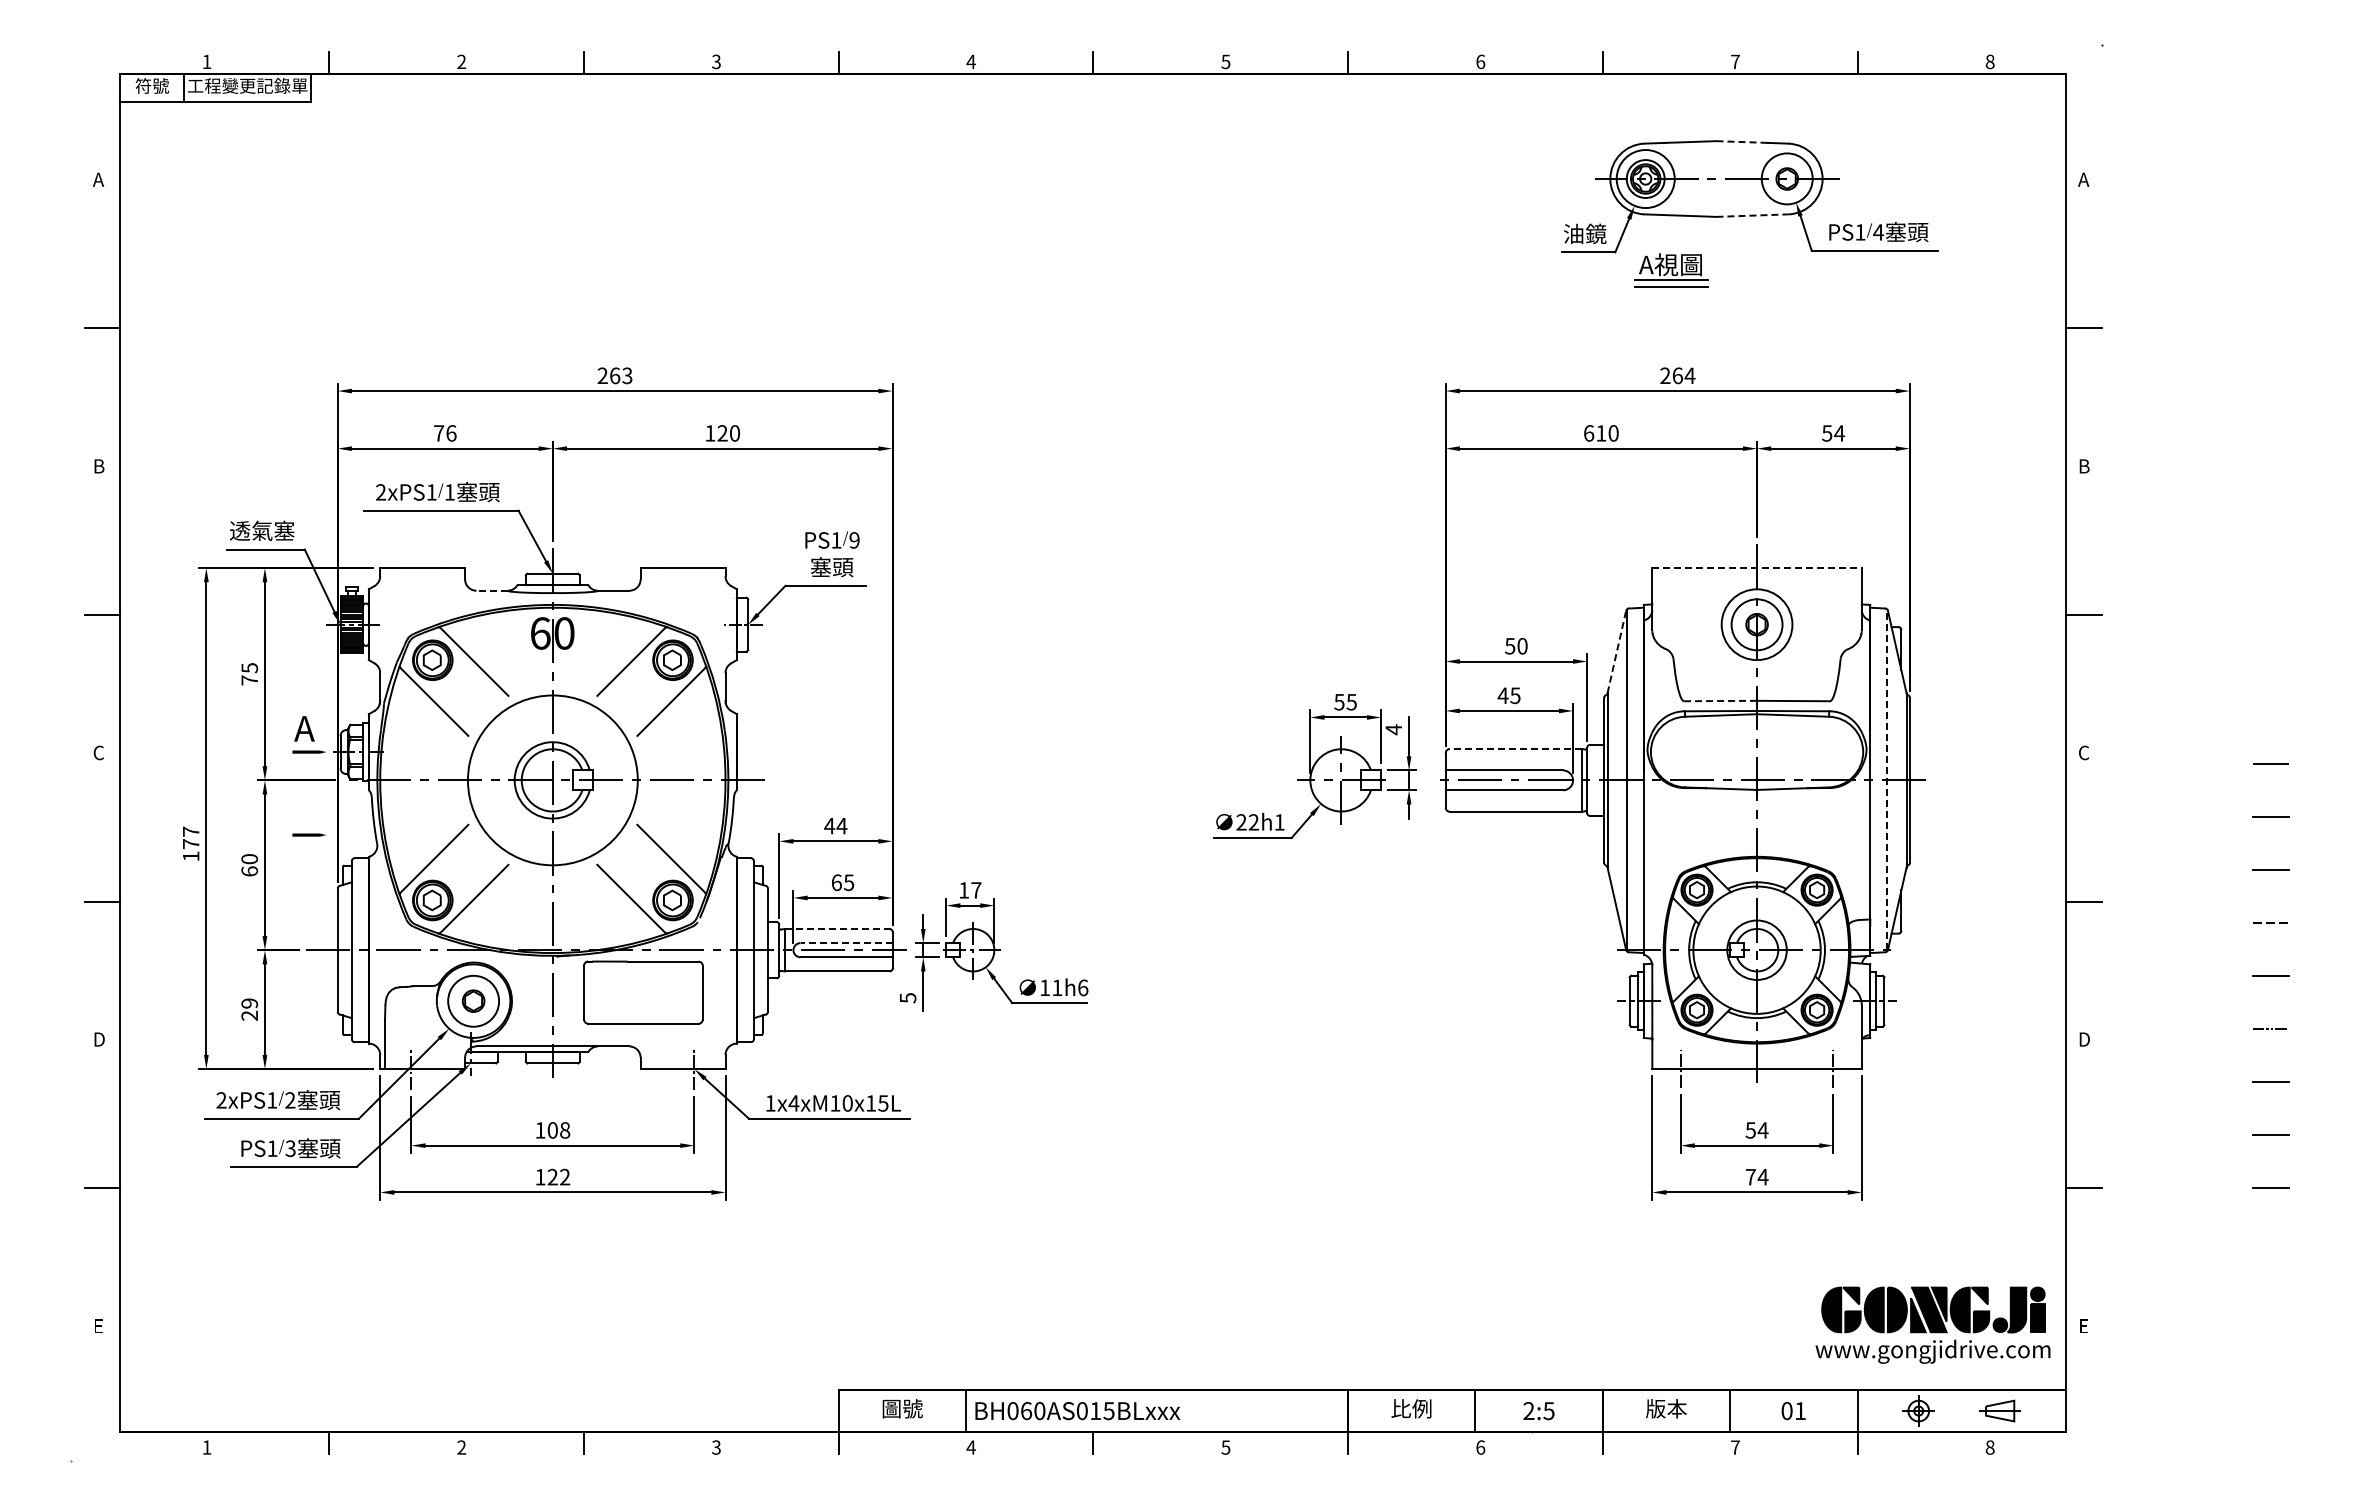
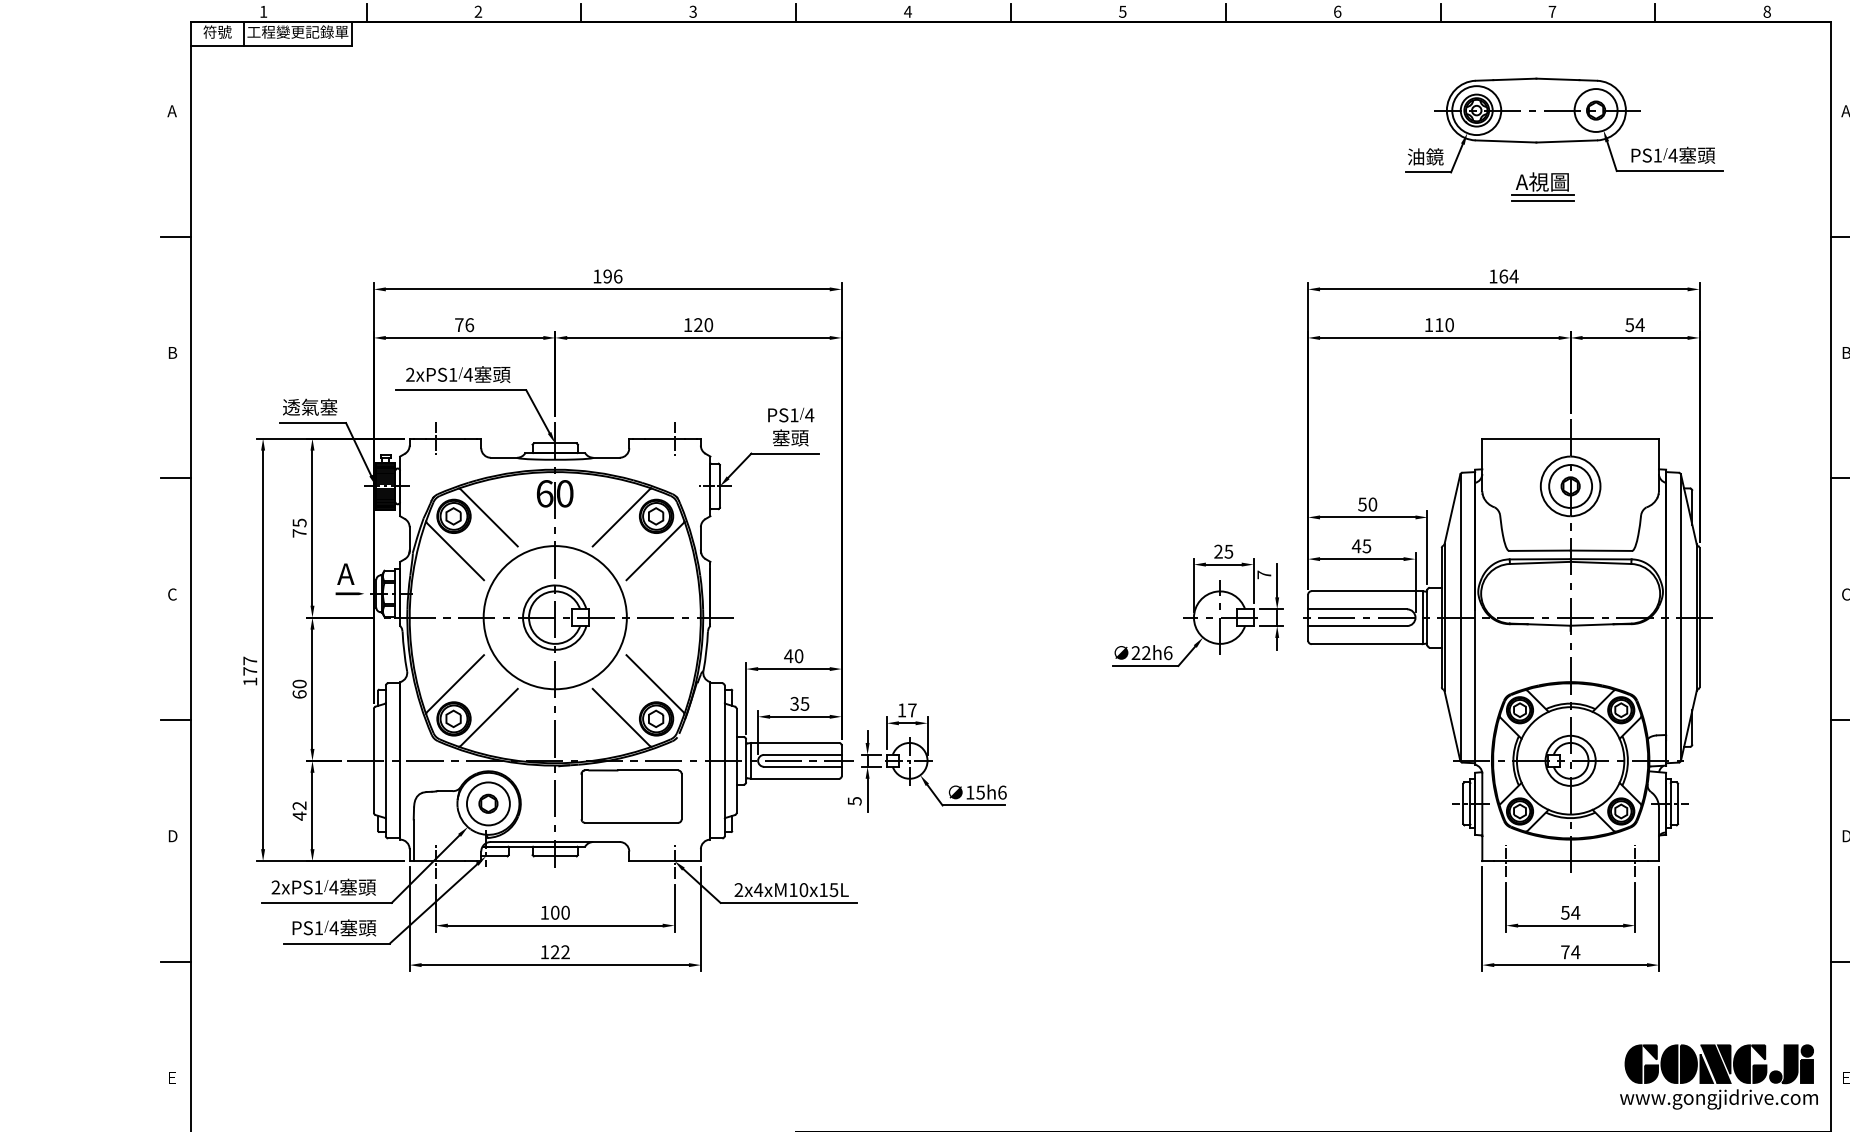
line: (1741, 142) -> (1557, 79), dashed -> solid
line: (1752, 215) -> (1566, 141), dashed -> solid
part: (1671, 270) -> (1543, 186), moved
text: (614, 375) -> (607, 276), 263 -> 196
text: (1665, 375) -> (1493, 276), 264 -> 164
text: (1589, 433) -> (1429, 325), 610 -> 110
text: (449, 492) -> (468, 374), 1 -> 4
text: (854, 540) -> (809, 415), 9 -> 4
line: (1757, 568) -> (1571, 439), dashed -> solid
line: (411, 569) -> (436, 439), added
line: (694, 569) -> (674, 439), added
line: (492, 590) -> (504, 457), dashed -> solid
line: (1616, 651) -> (1452, 508), dashed -> solid
text: (1339, 701) -> (1218, 551), 55 -> 25
line: (1720, 701) -> (1539, 551), dashed -> solid
text: (1393, 729) -> (1264, 574), 4 -> 7
line: (1515, 748) -> (1366, 590), dashed -> solid
line: (1887, 779) -> (1680, 616), dashed -> solid
text: (1279, 822) -> (1167, 653), 22h1 -> 22h6
text: (841, 825) -> (798, 655), 44 -> 40
line: (308, 834) -> (349, 663), removed
text: (836, 882) -> (794, 703), 65 -> 35
line: (837, 929) -> (795, 743), dashed -> solid
line: (846, 943) -> (802, 755), dashed -> solid
text: (1057, 987) -> (980, 792), 11h6 -> 15h6
text: (249, 1009) -> (299, 810), 29 -> 42
text: (289, 1100) -> (333, 887), 2 -> 4
text: (770, 1103) -> (738, 890), 1x4xM10x15L -> 2x4xM10x15L
text: (565, 1130) -> (565, 912), 108 -> 100
text: (290, 1148) -> (334, 928), 3 -> 4

